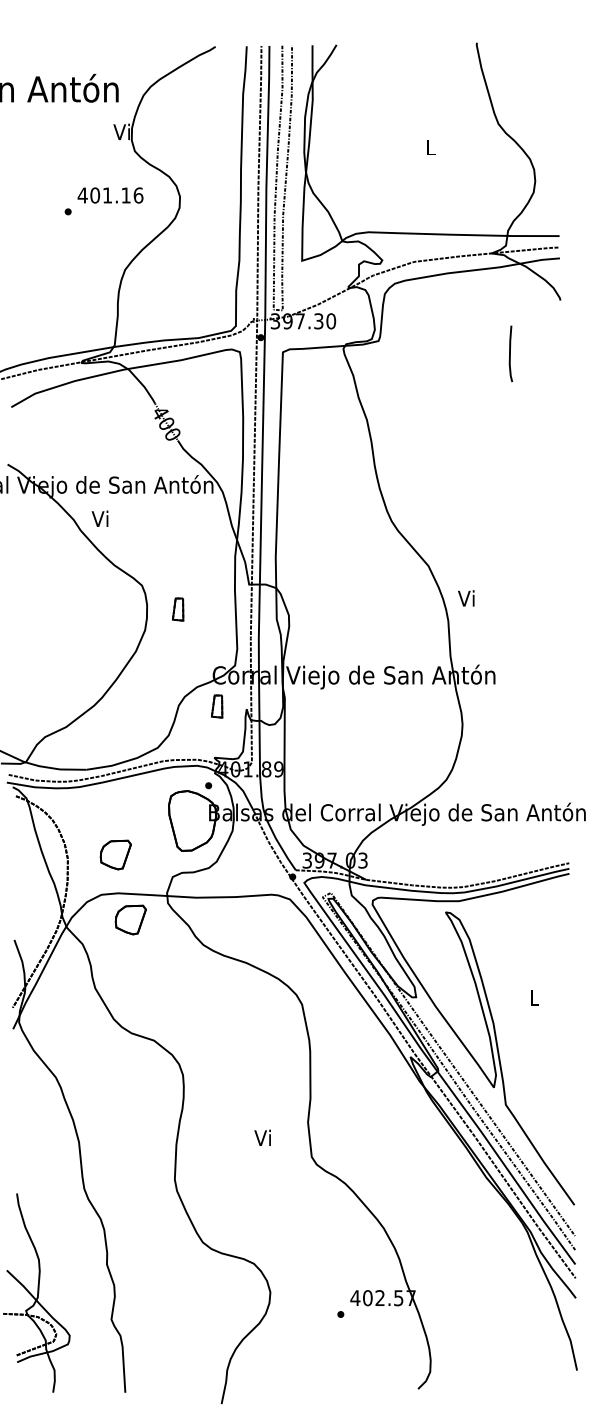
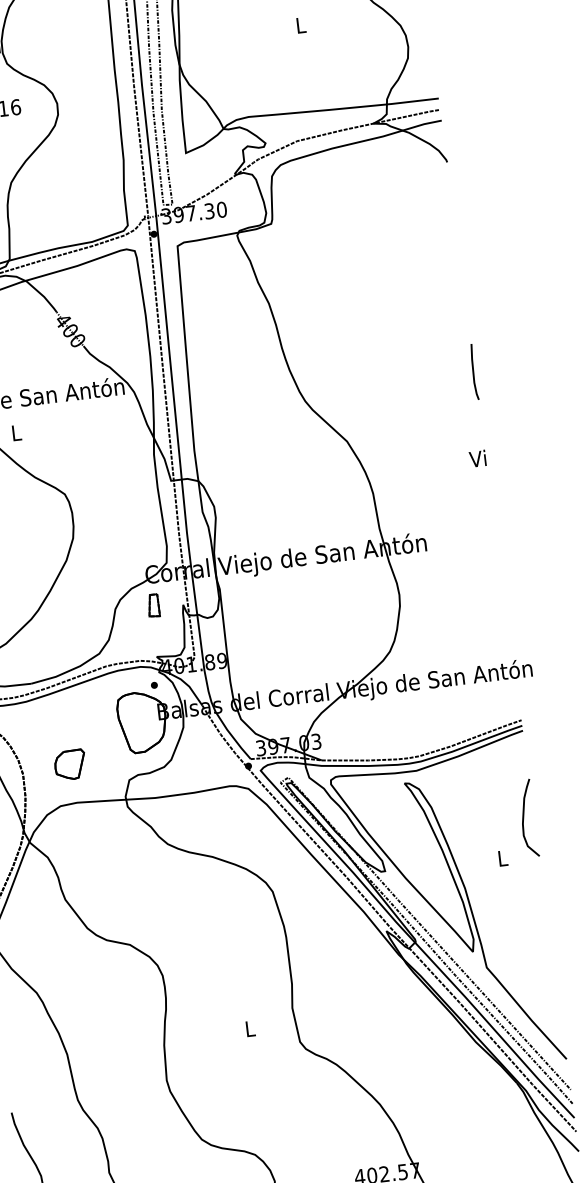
line: (510, 353) -> (473, 371), moved
text: (99, 518) -> (14, 432), Vi -> L
text: (466, 598) -> (478, 458), moved
part: (178, 609) -> (103, 513), removed
part: (130, 919) -> (92, 827), removed
curve: (560, 961) -> (524, 818), added
text: (262, 1137) -> (248, 1028), Vi -> L

